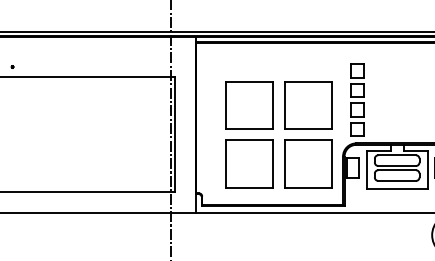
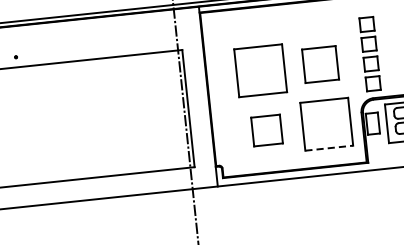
part: (308, 105) -> (320, 64), size x0.7
part: (249, 163) -> (267, 130), size x0.6
line: (308, 187) -> (329, 148), solid -> dashed

